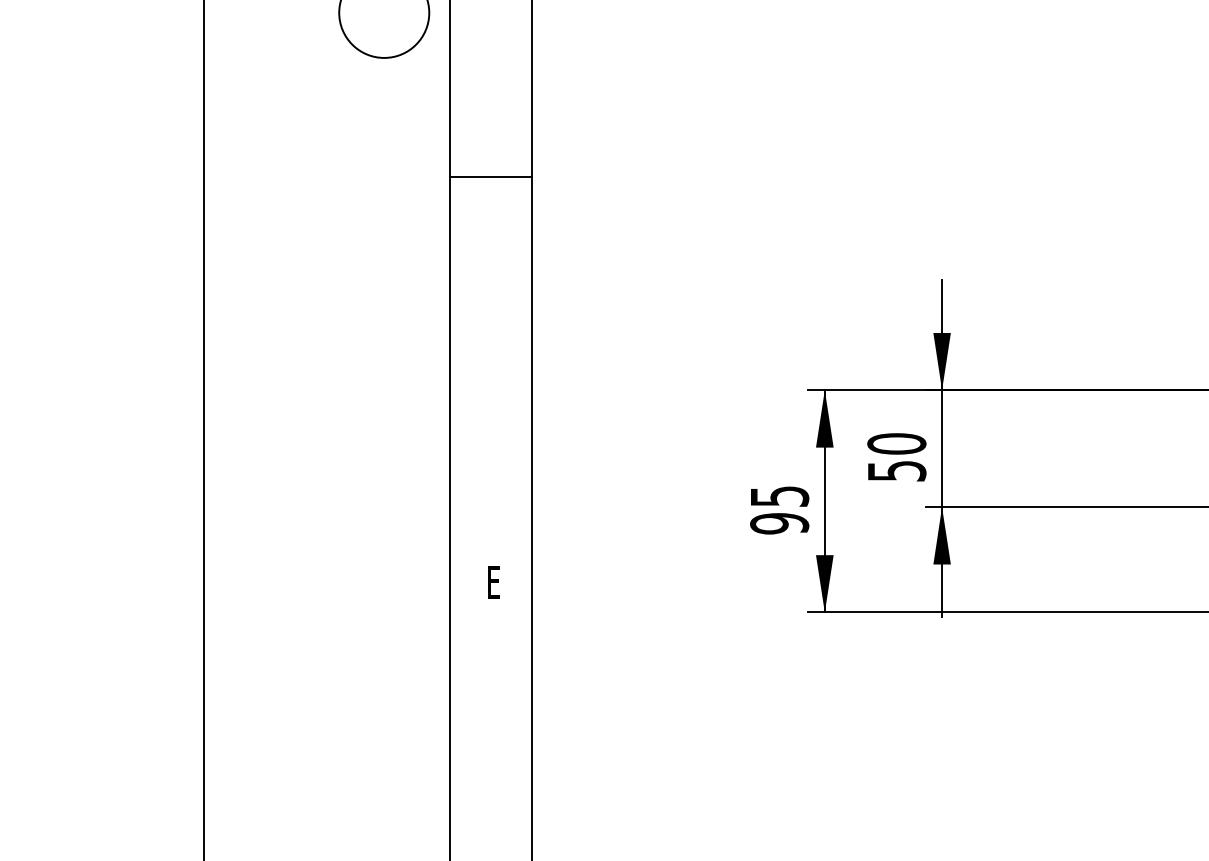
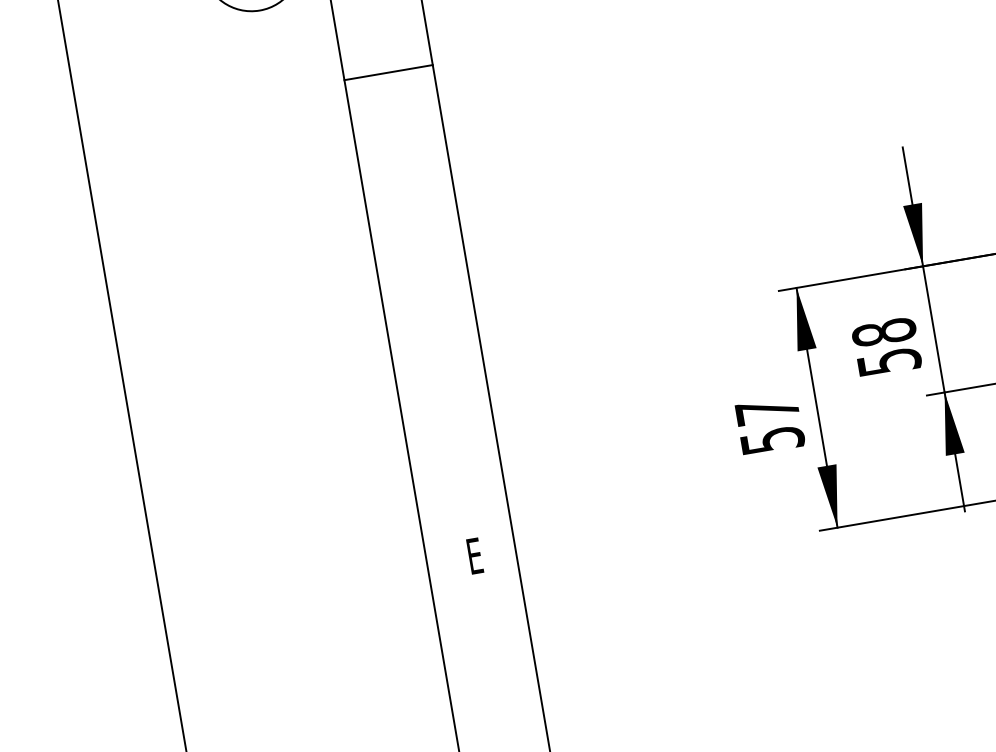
line: (490, 176) -> (388, 72), moved
text: (896, 443) -> (883, 332), 50 -> 58
text: (779, 510) -> (769, 426), 95 -> 57

